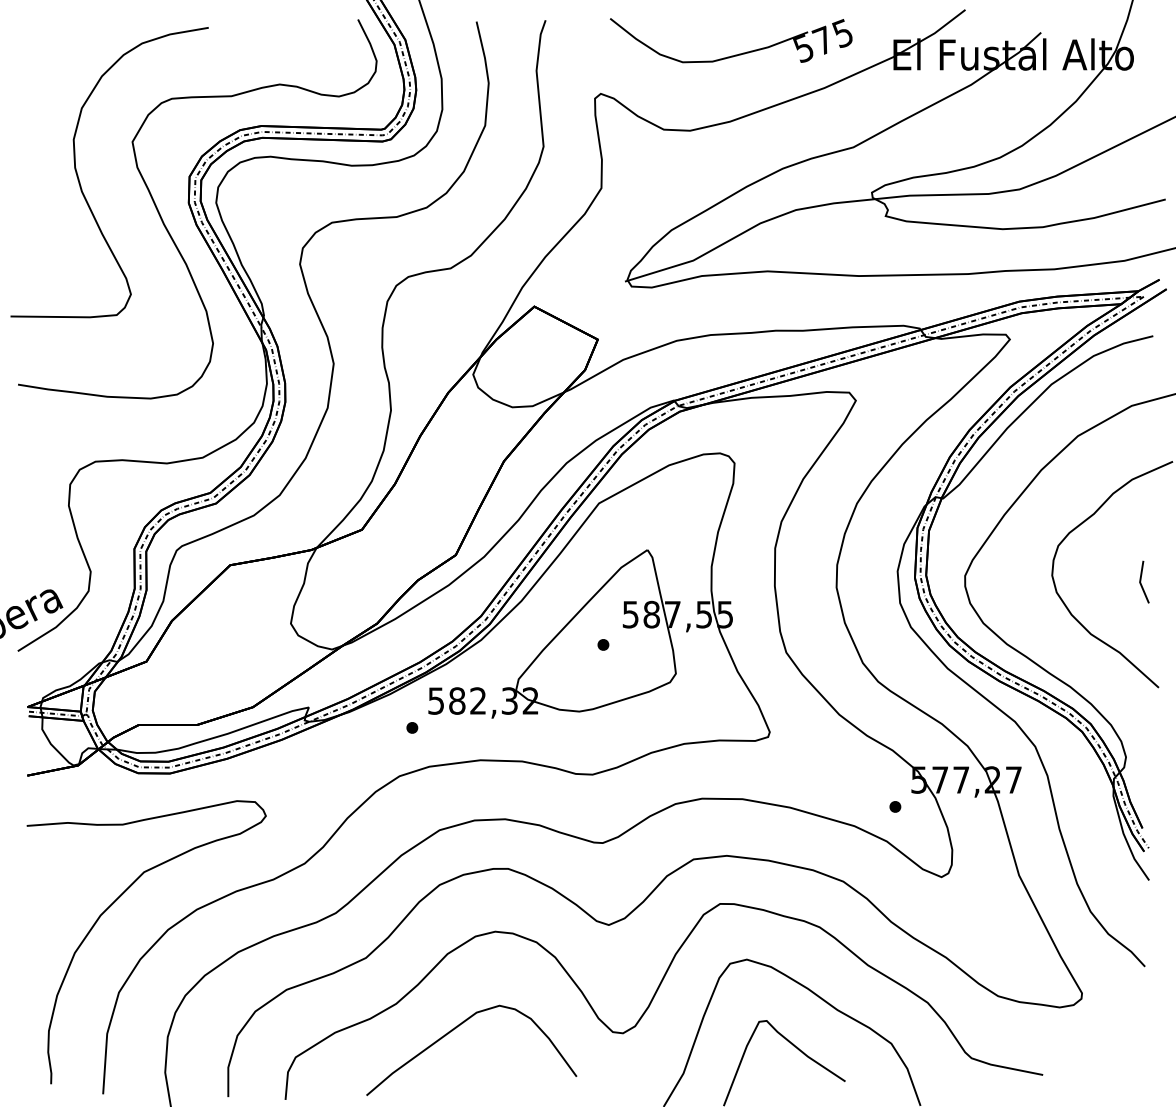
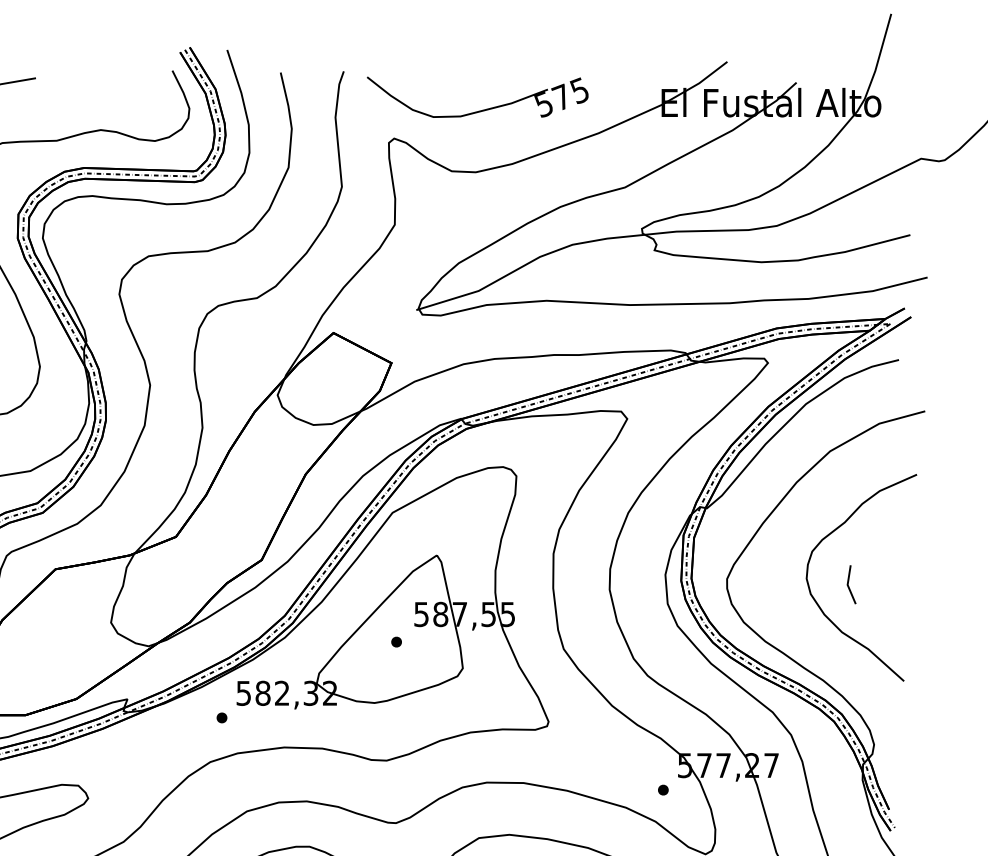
part: (735, 54) -> (481, 109), moved
line: (1141, 581) -> (848, 584), moved

